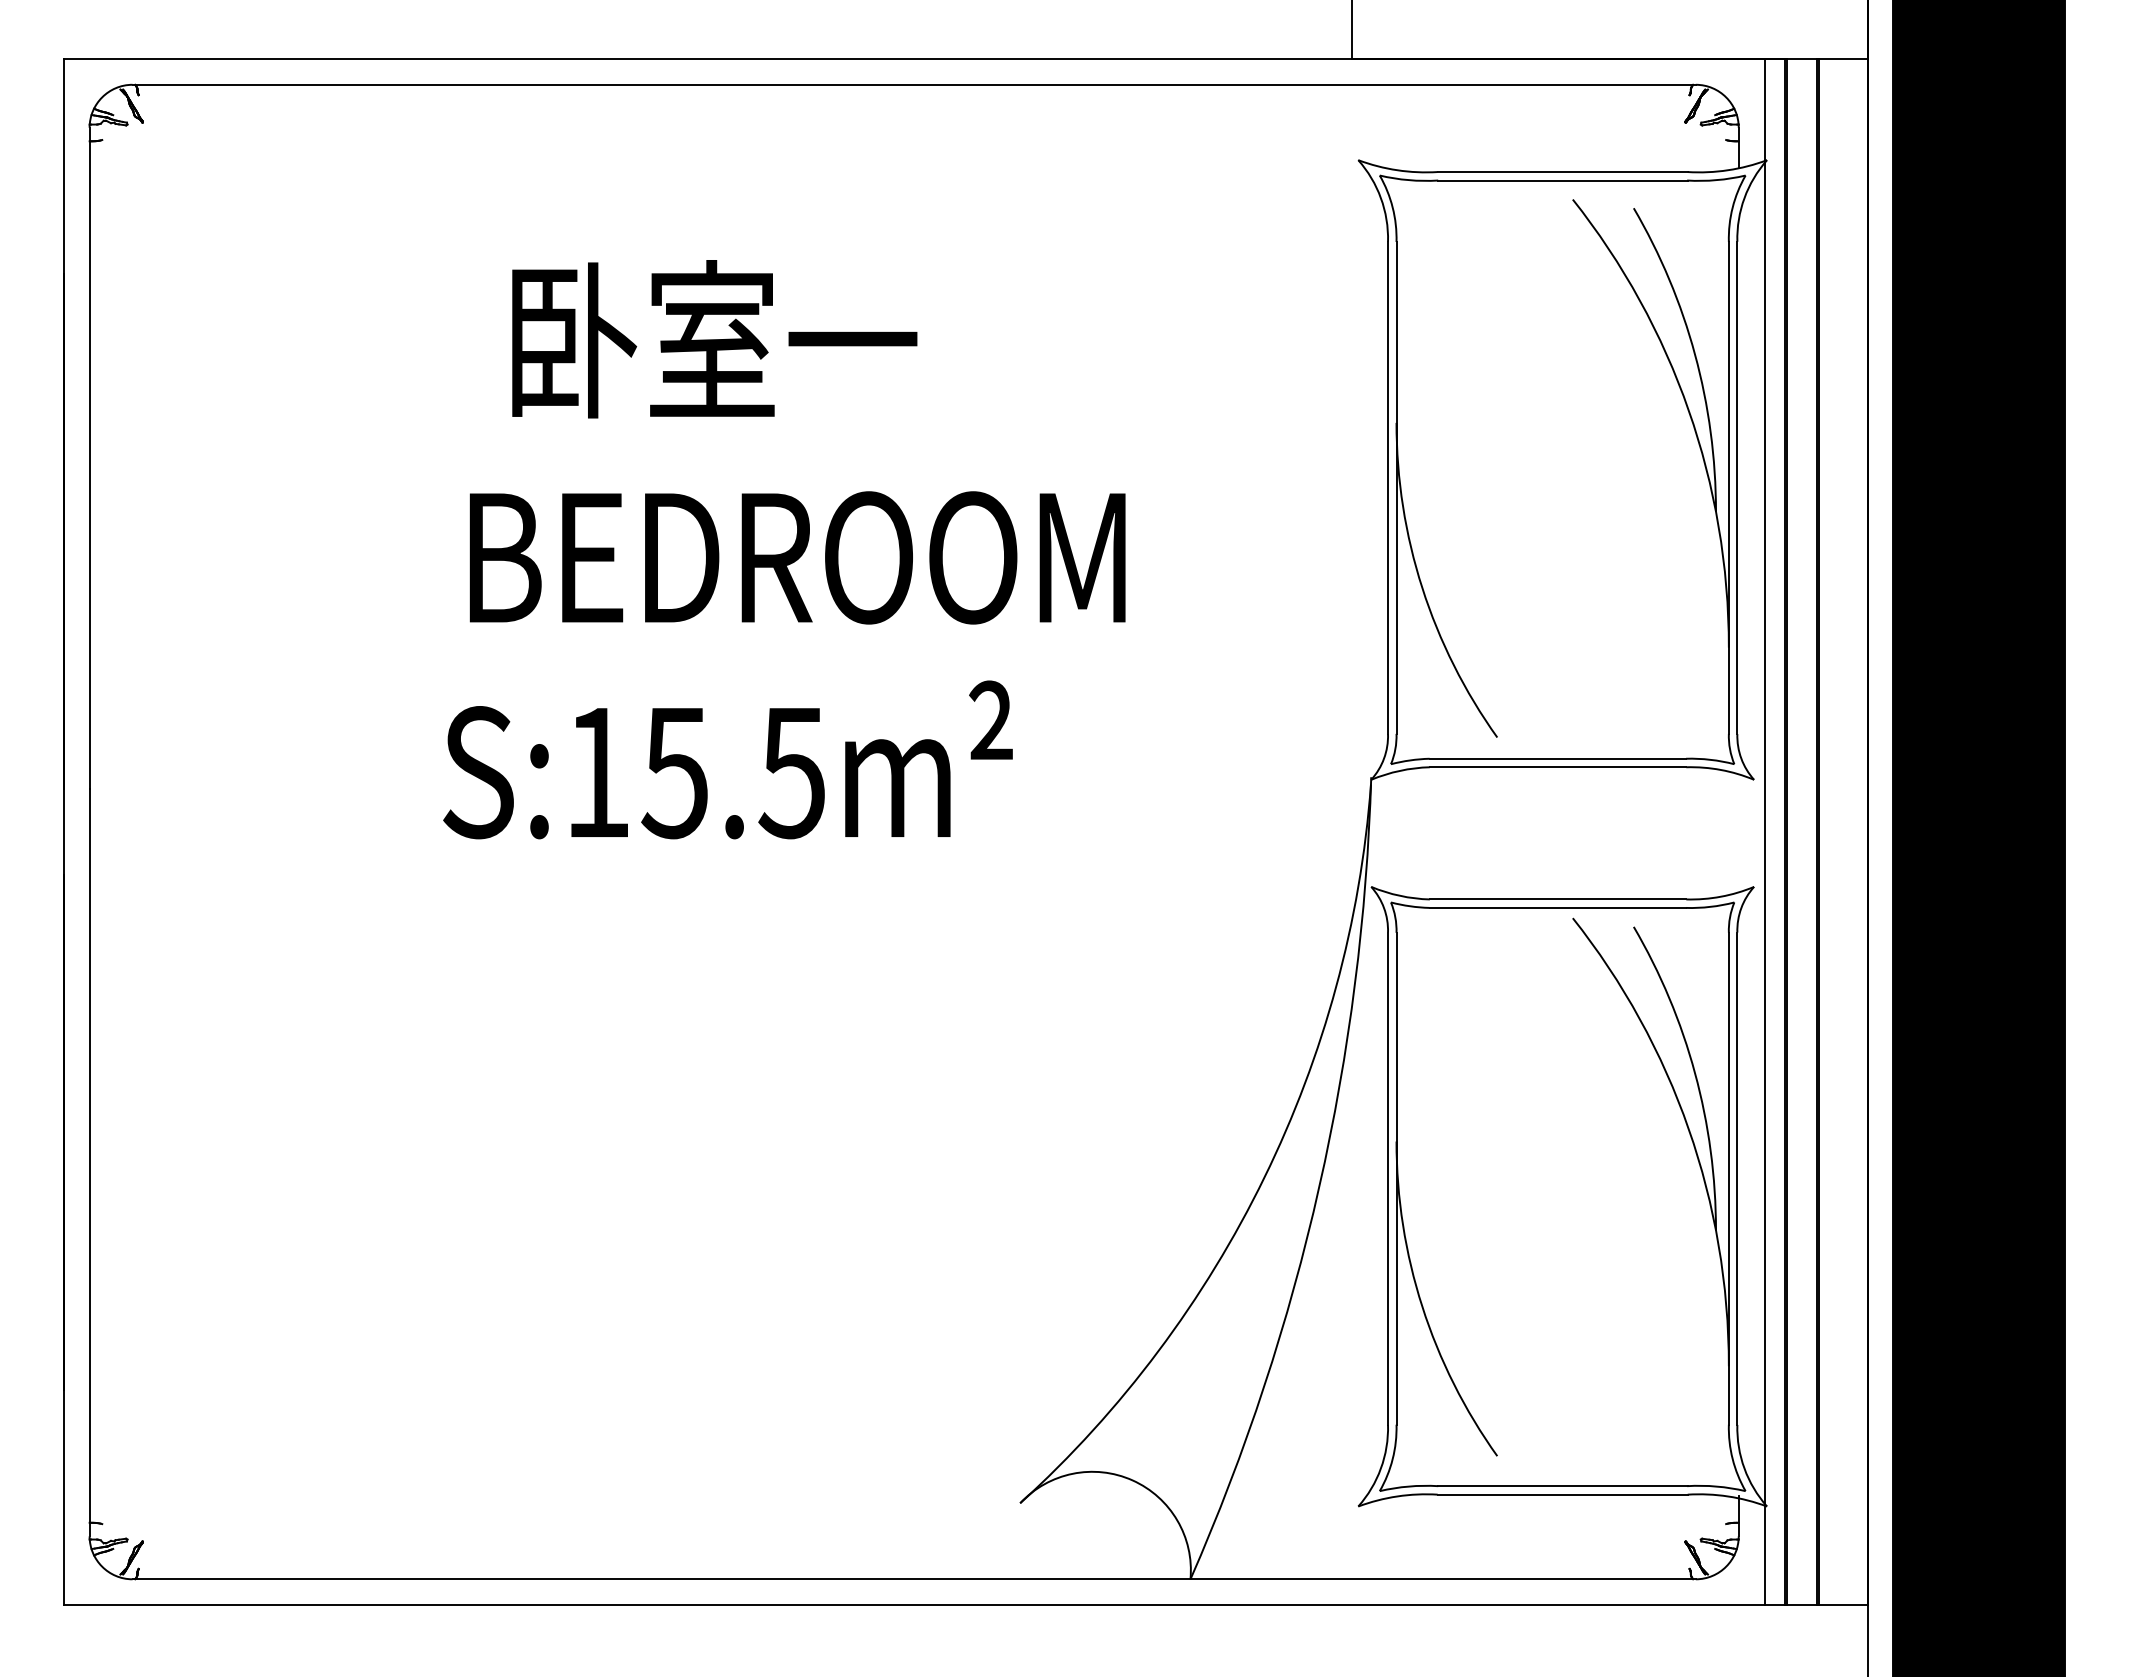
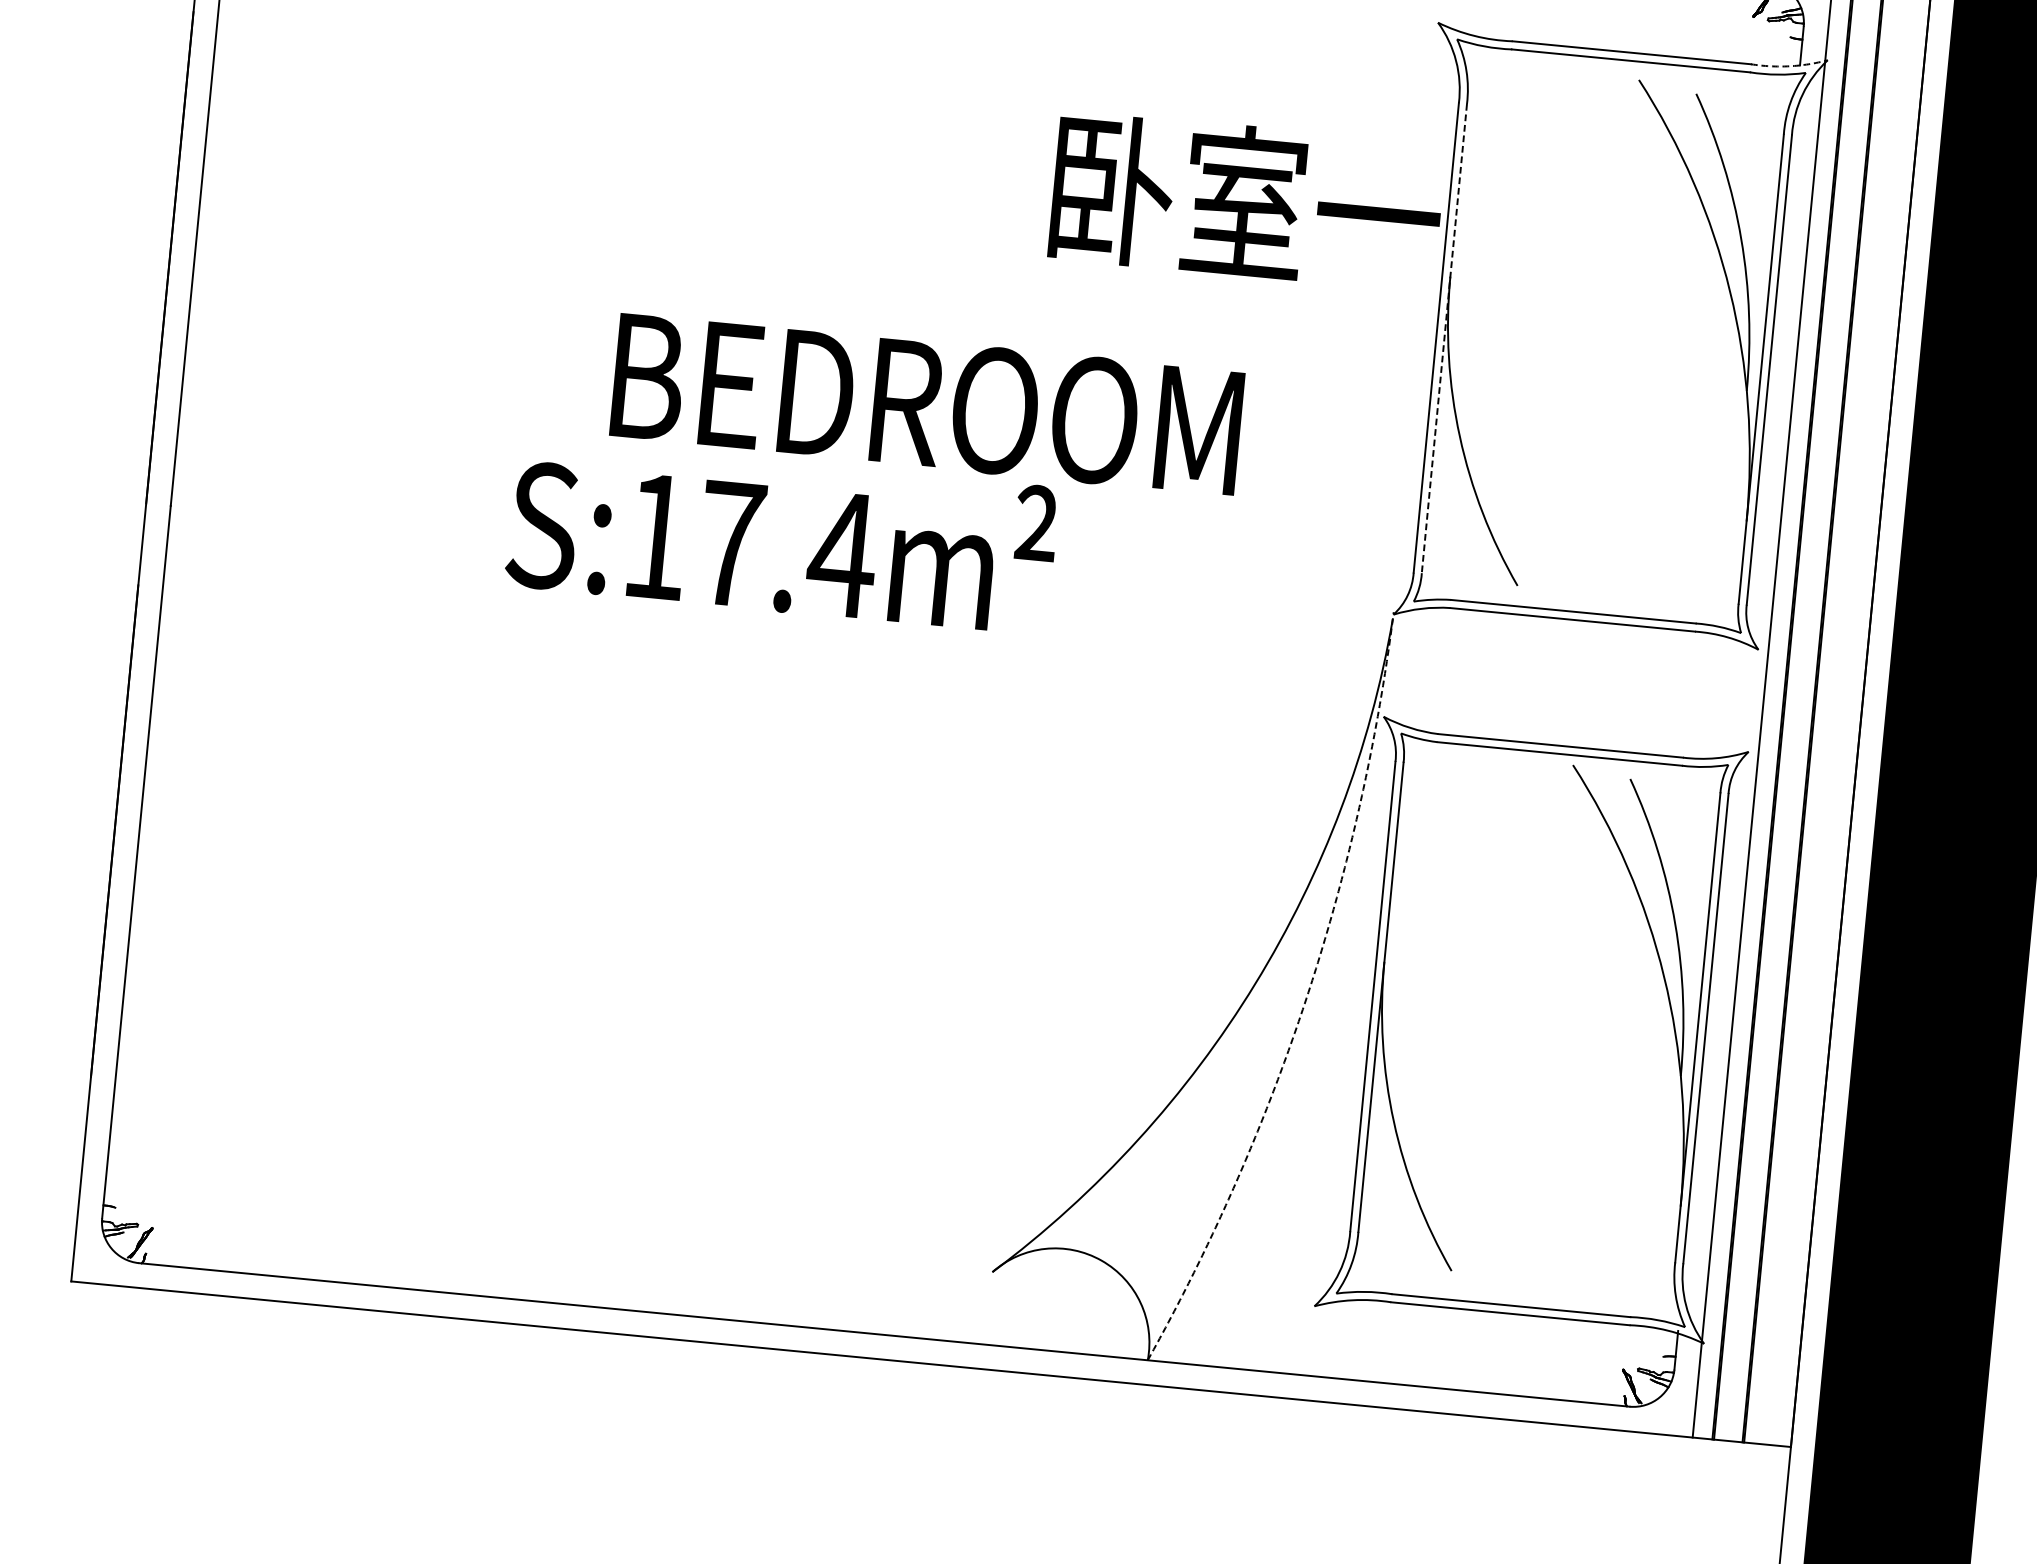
arc: (1728, 170) -> (1790, 66), solid -> dashed
text: (714, 339) -> (1246, 201), moved
line: (1396, 488) -> (1444, 339), solid -> dashed
text: (797, 557) -> (927, 403), moved
text: (734, 773) -> (787, 550), S:15.5m² -> S:17.4m²
arc: (1319, 1186) -> (1306, 997), solid -> dashed

